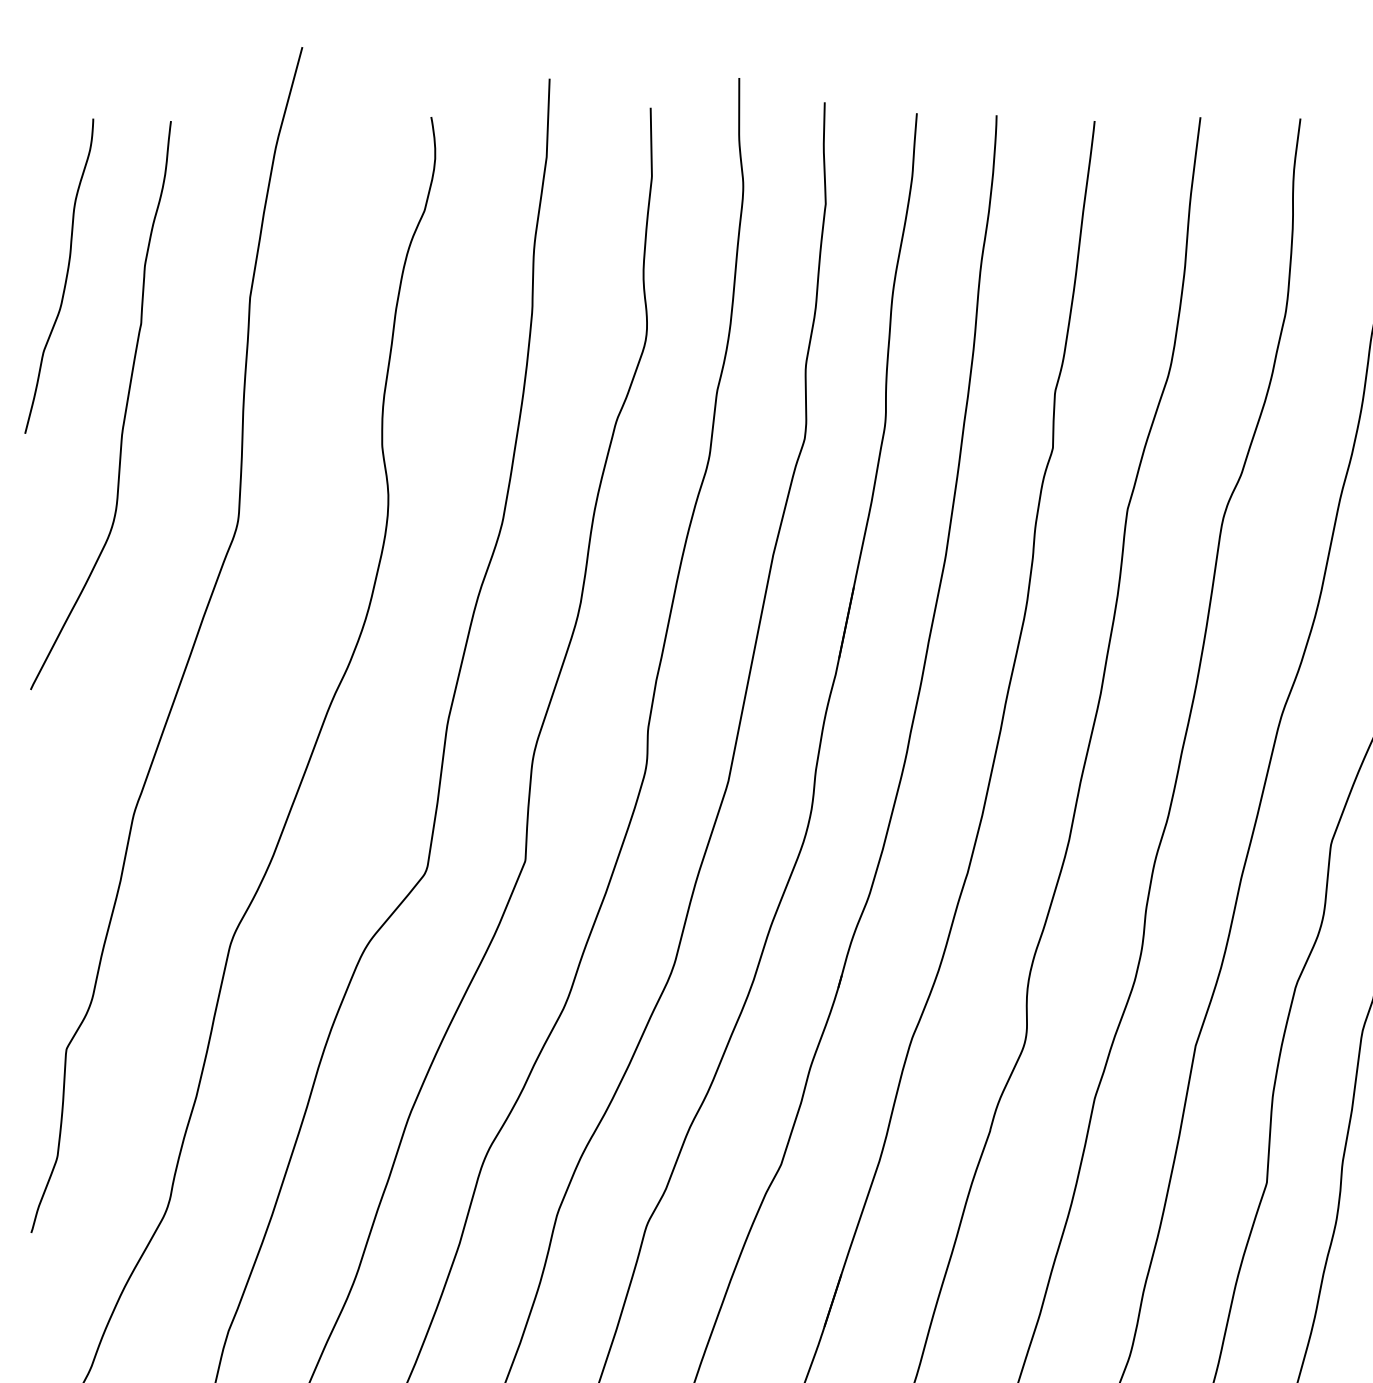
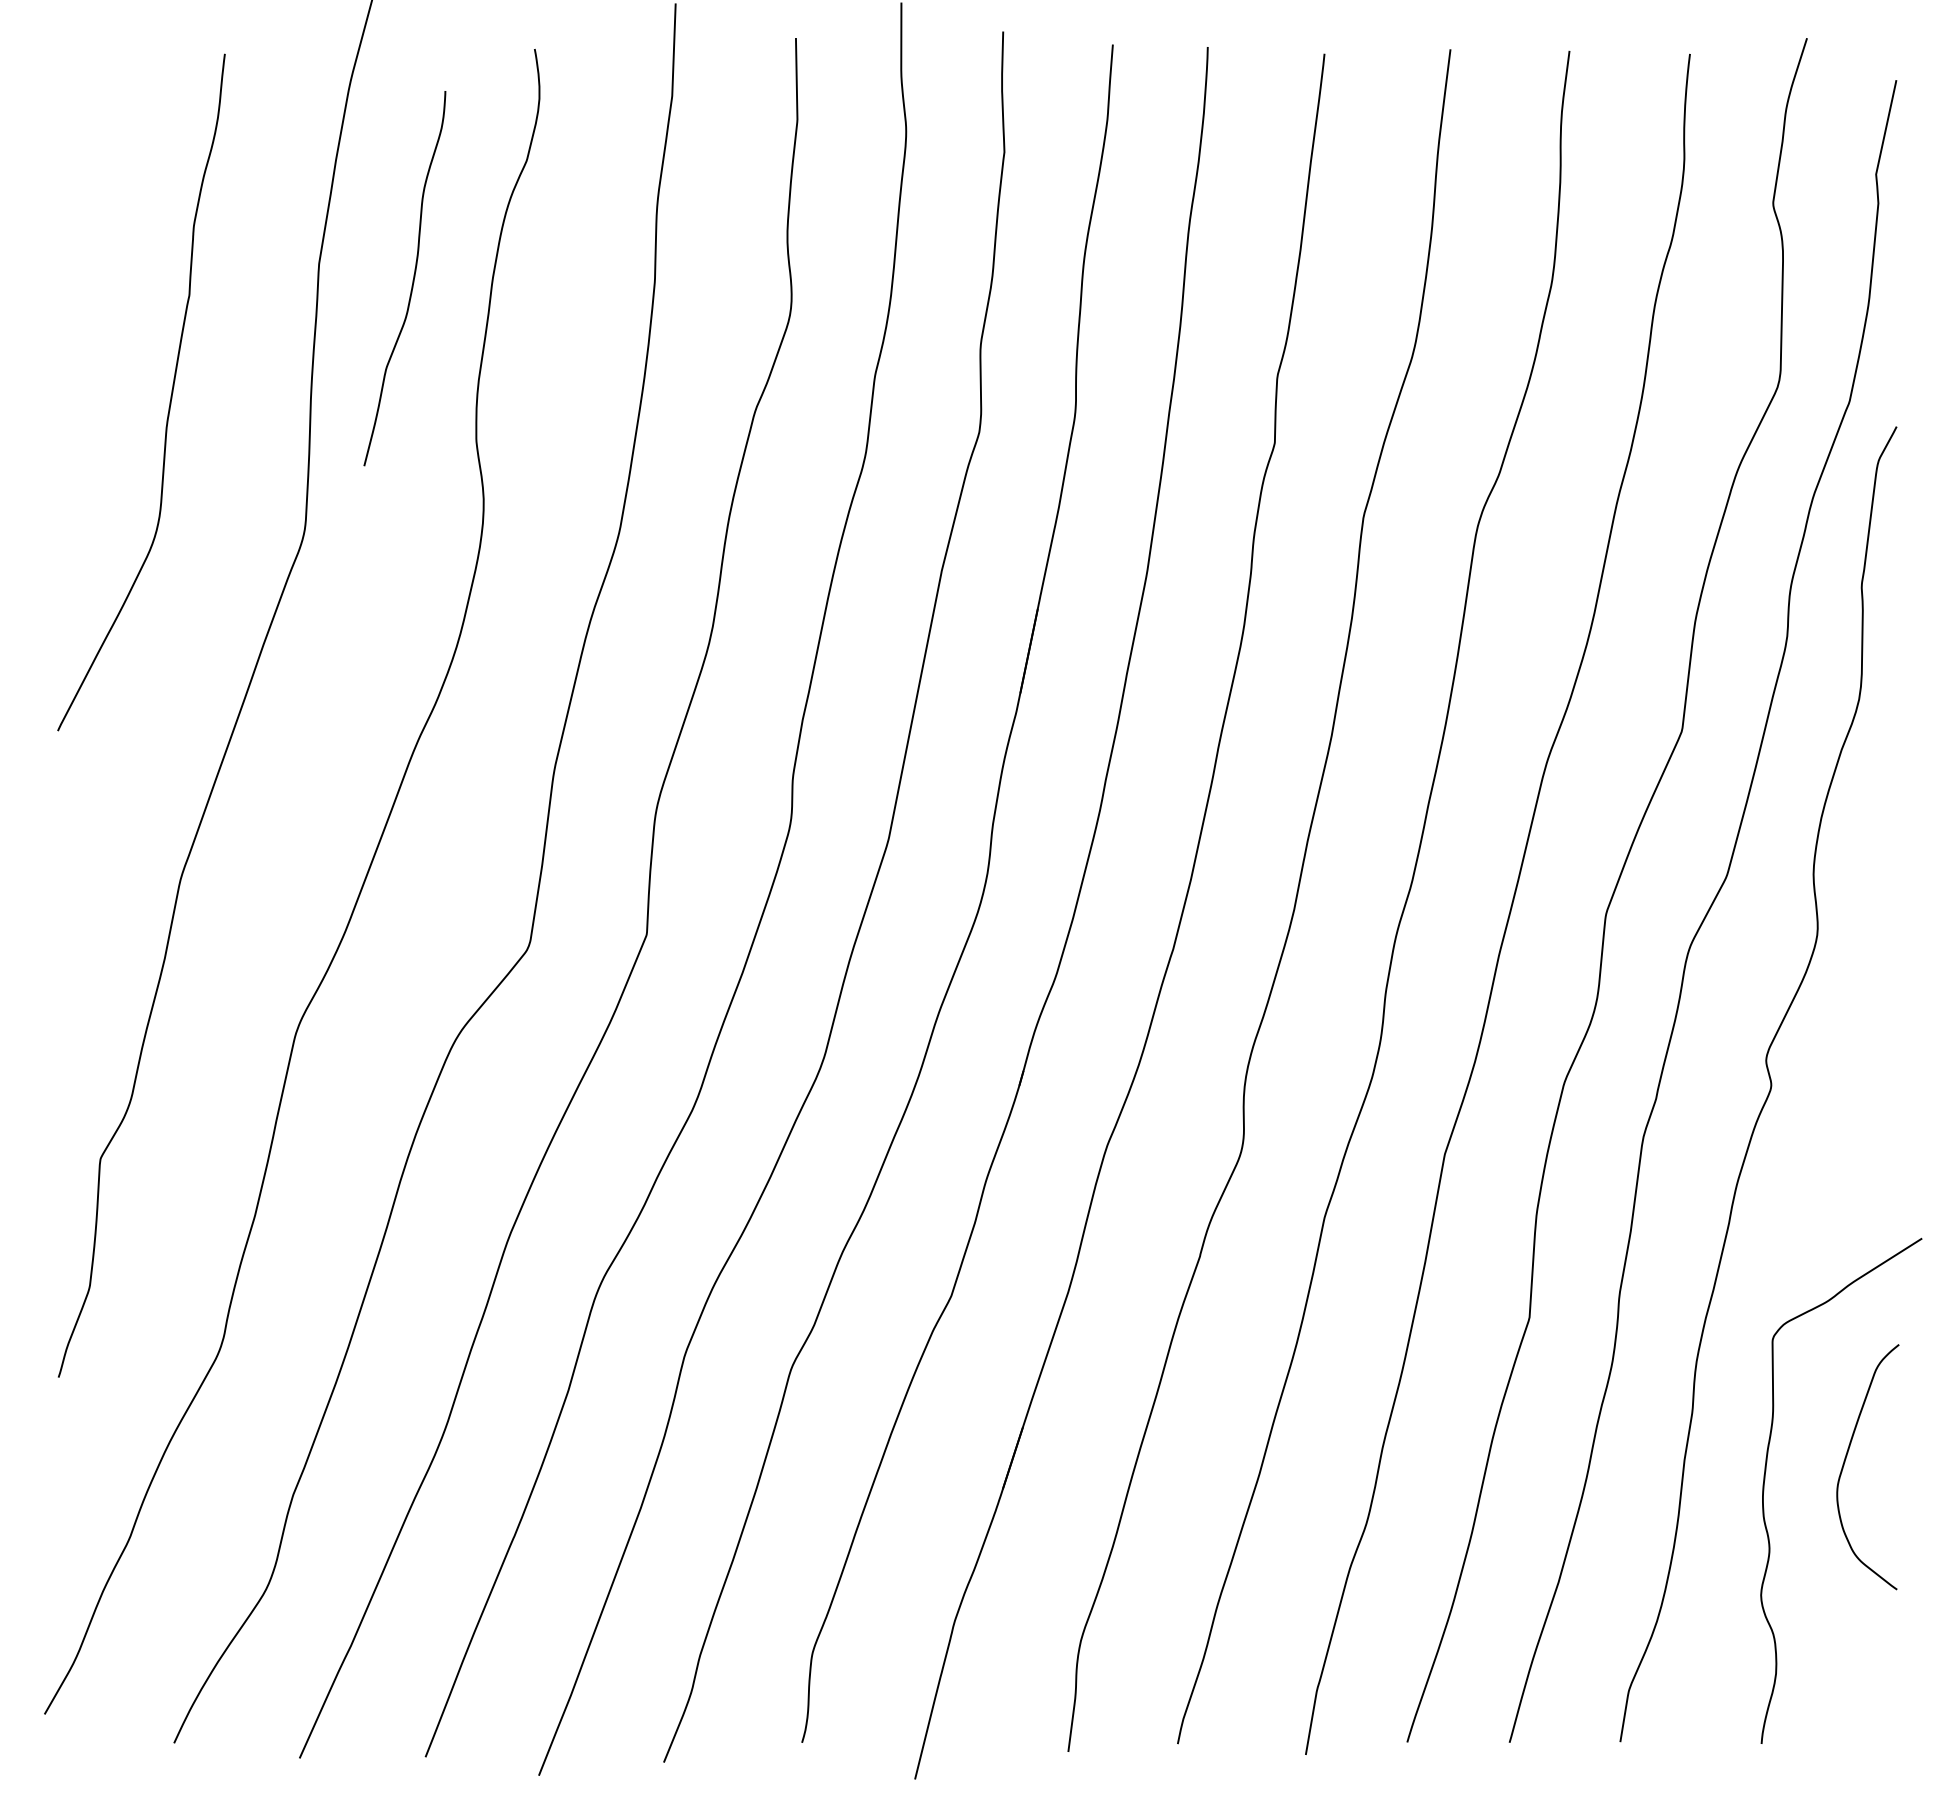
curve: (65, 277) -> (412, 280), moved

